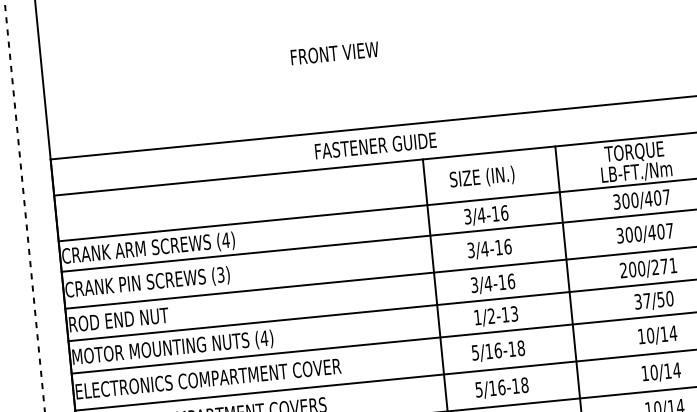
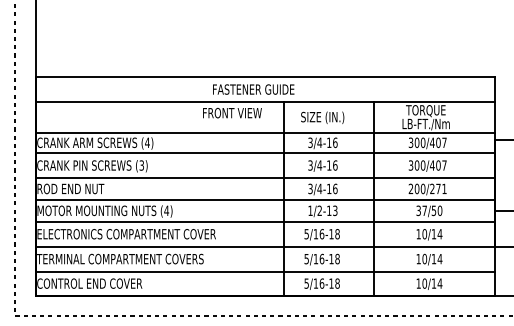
text: (335, 53) -> (232, 113), moved

